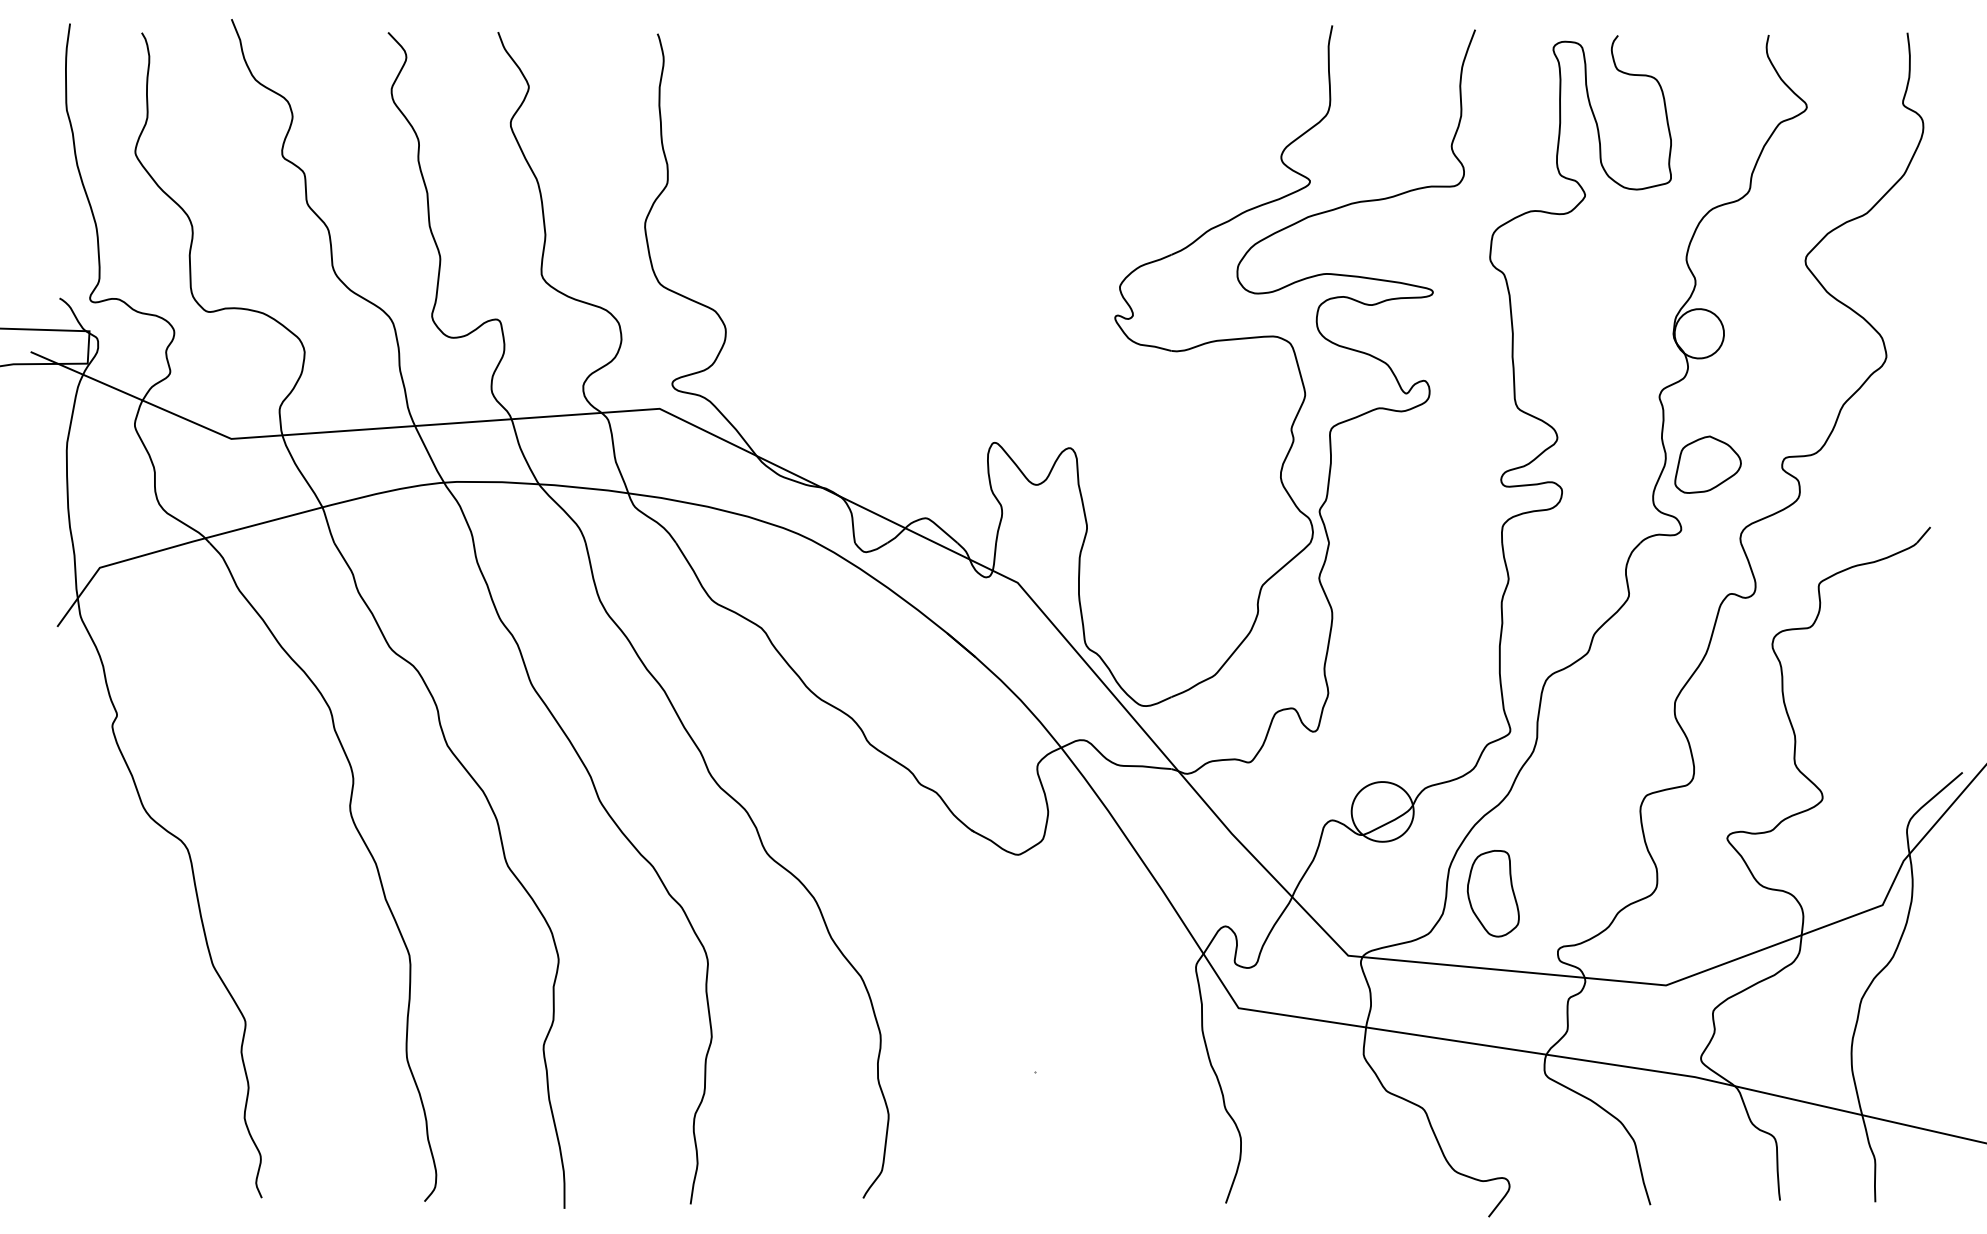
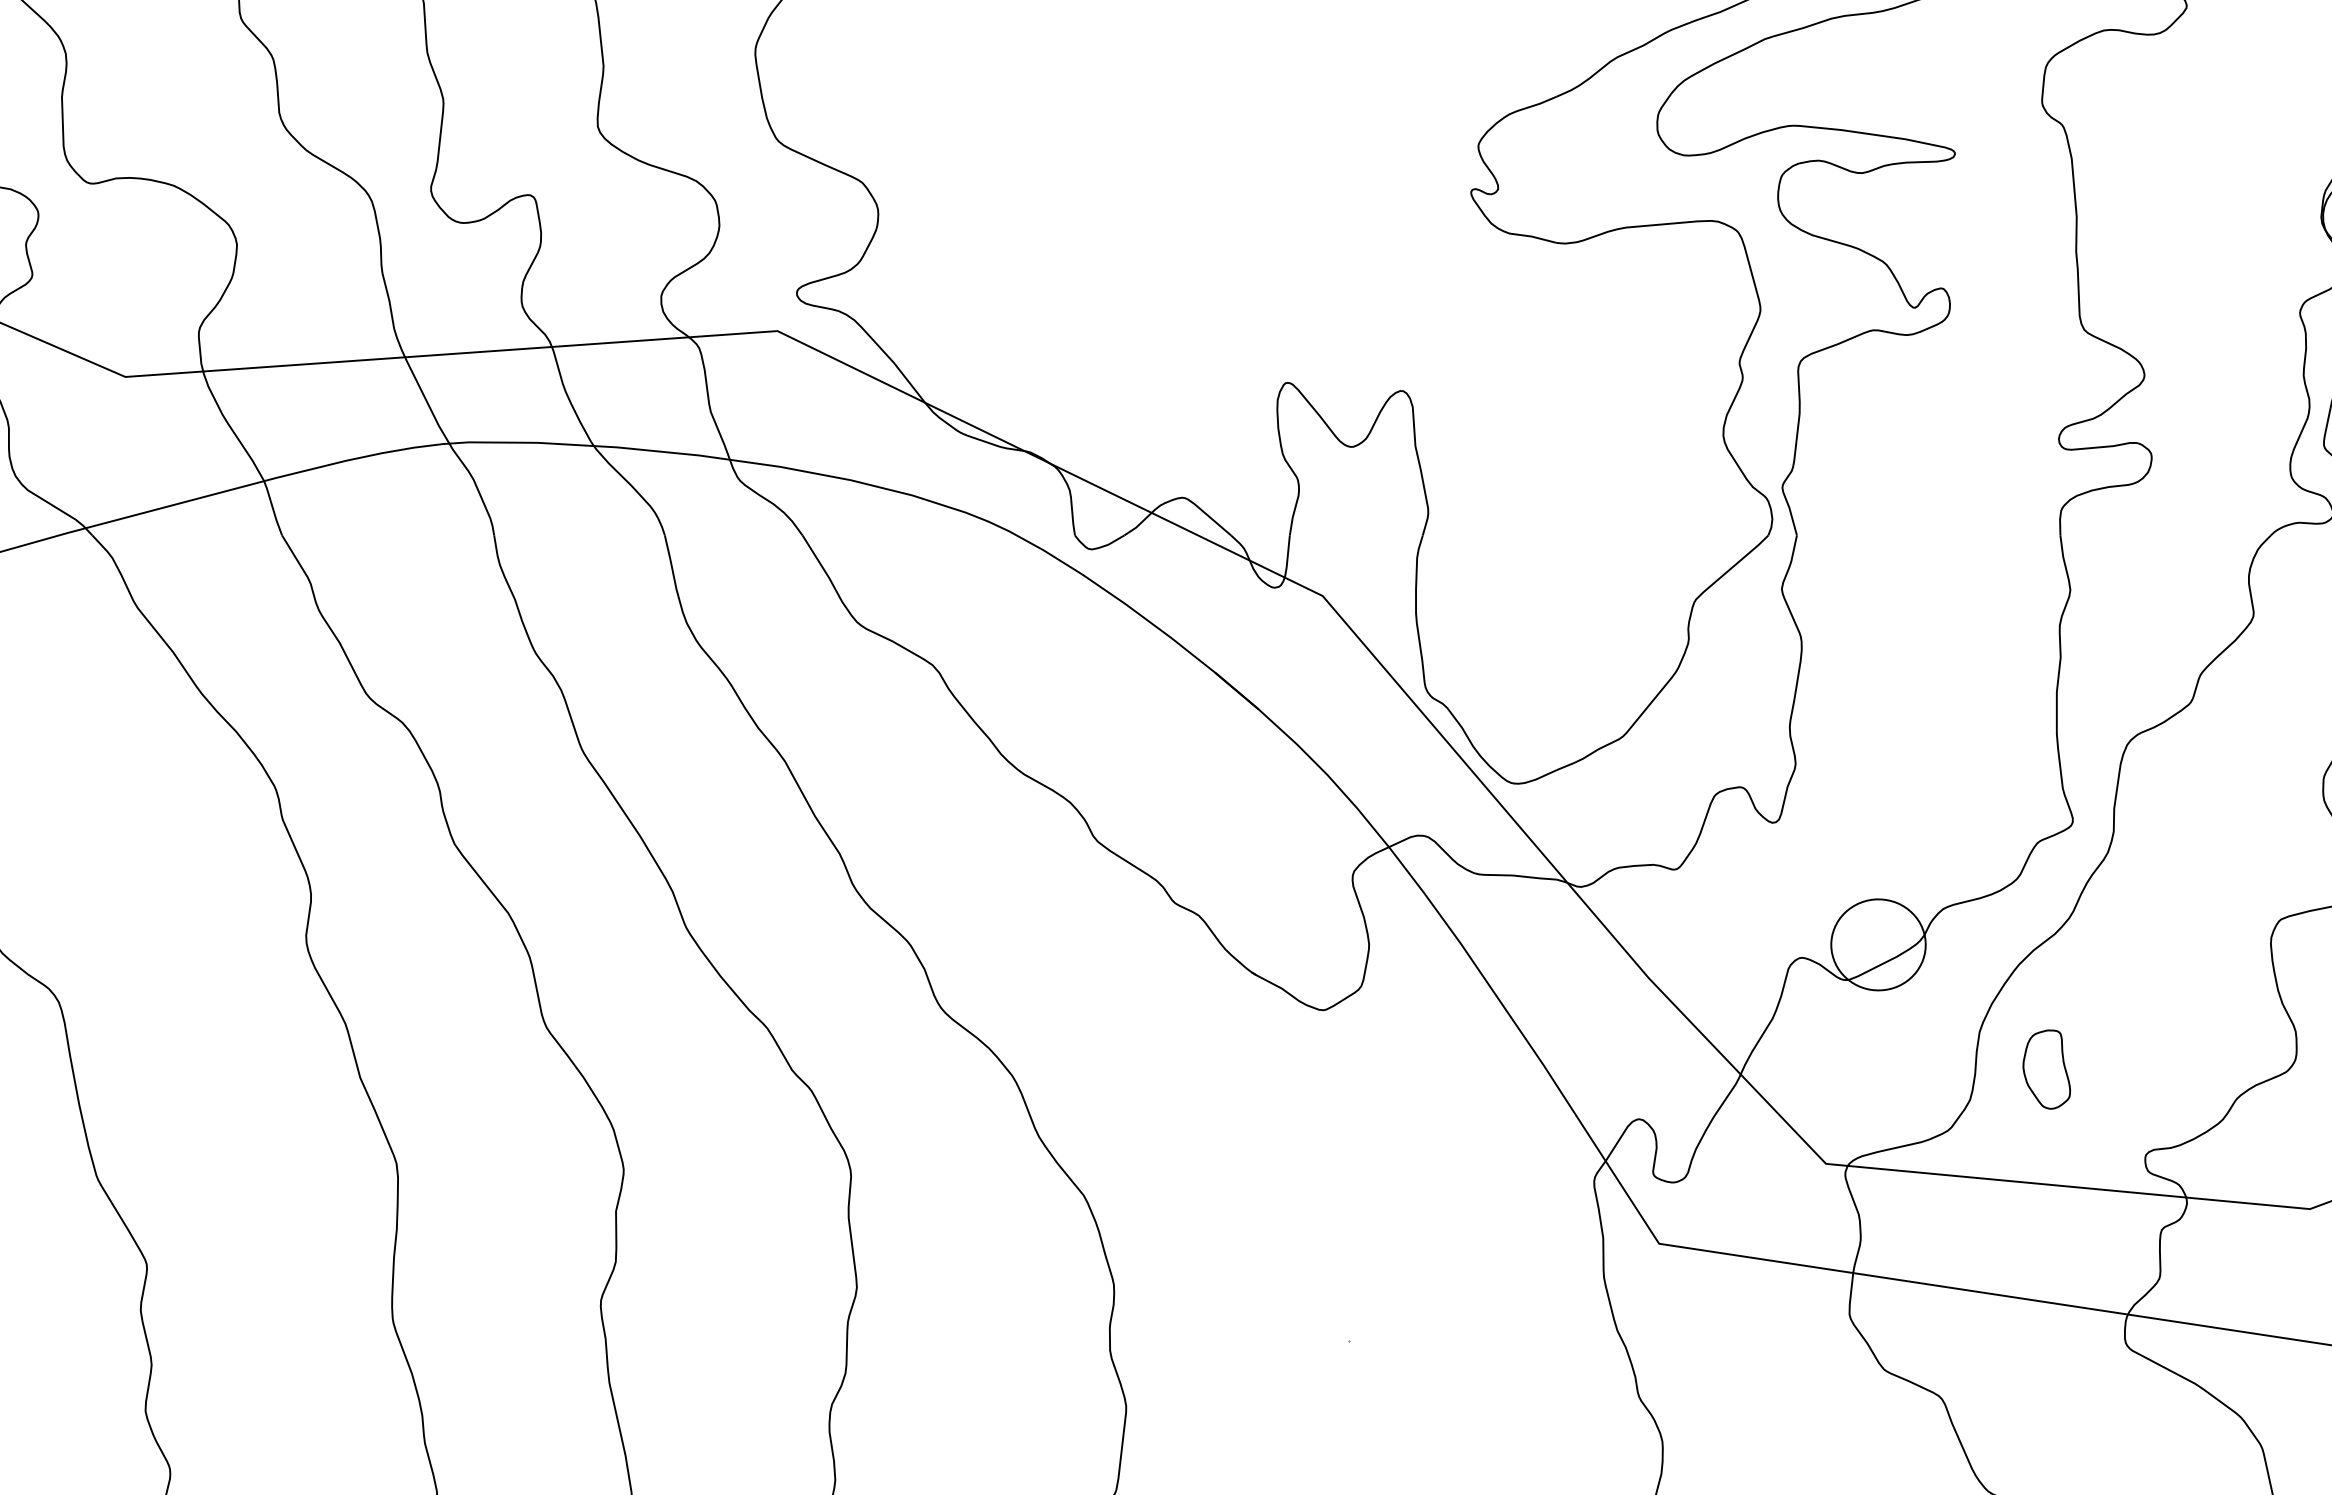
part: (1492, 893) -> (2045, 1069), size x0.6

